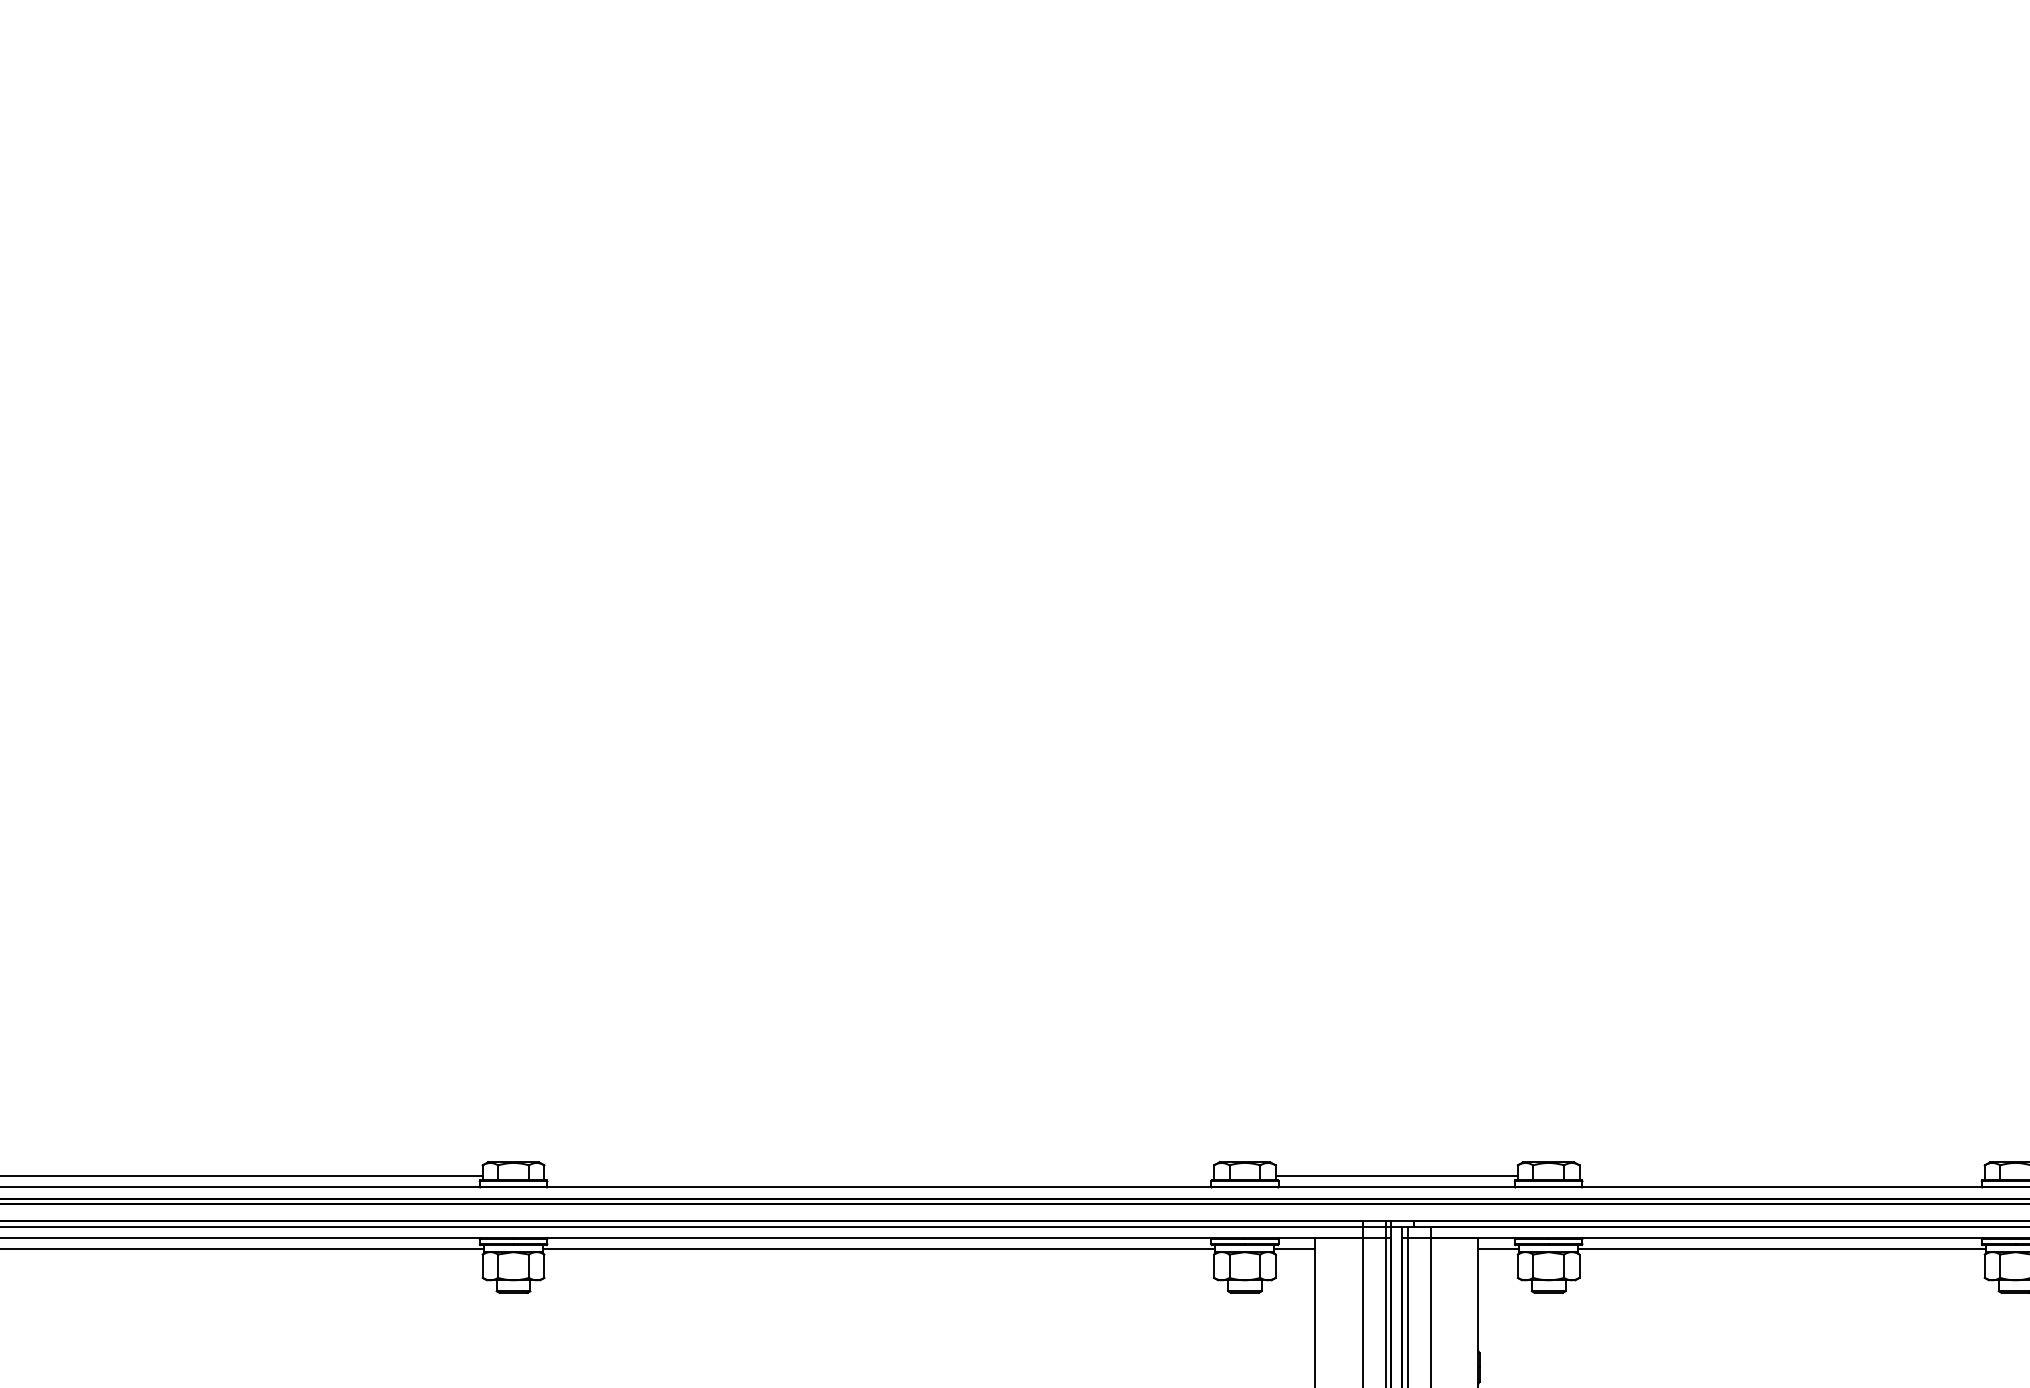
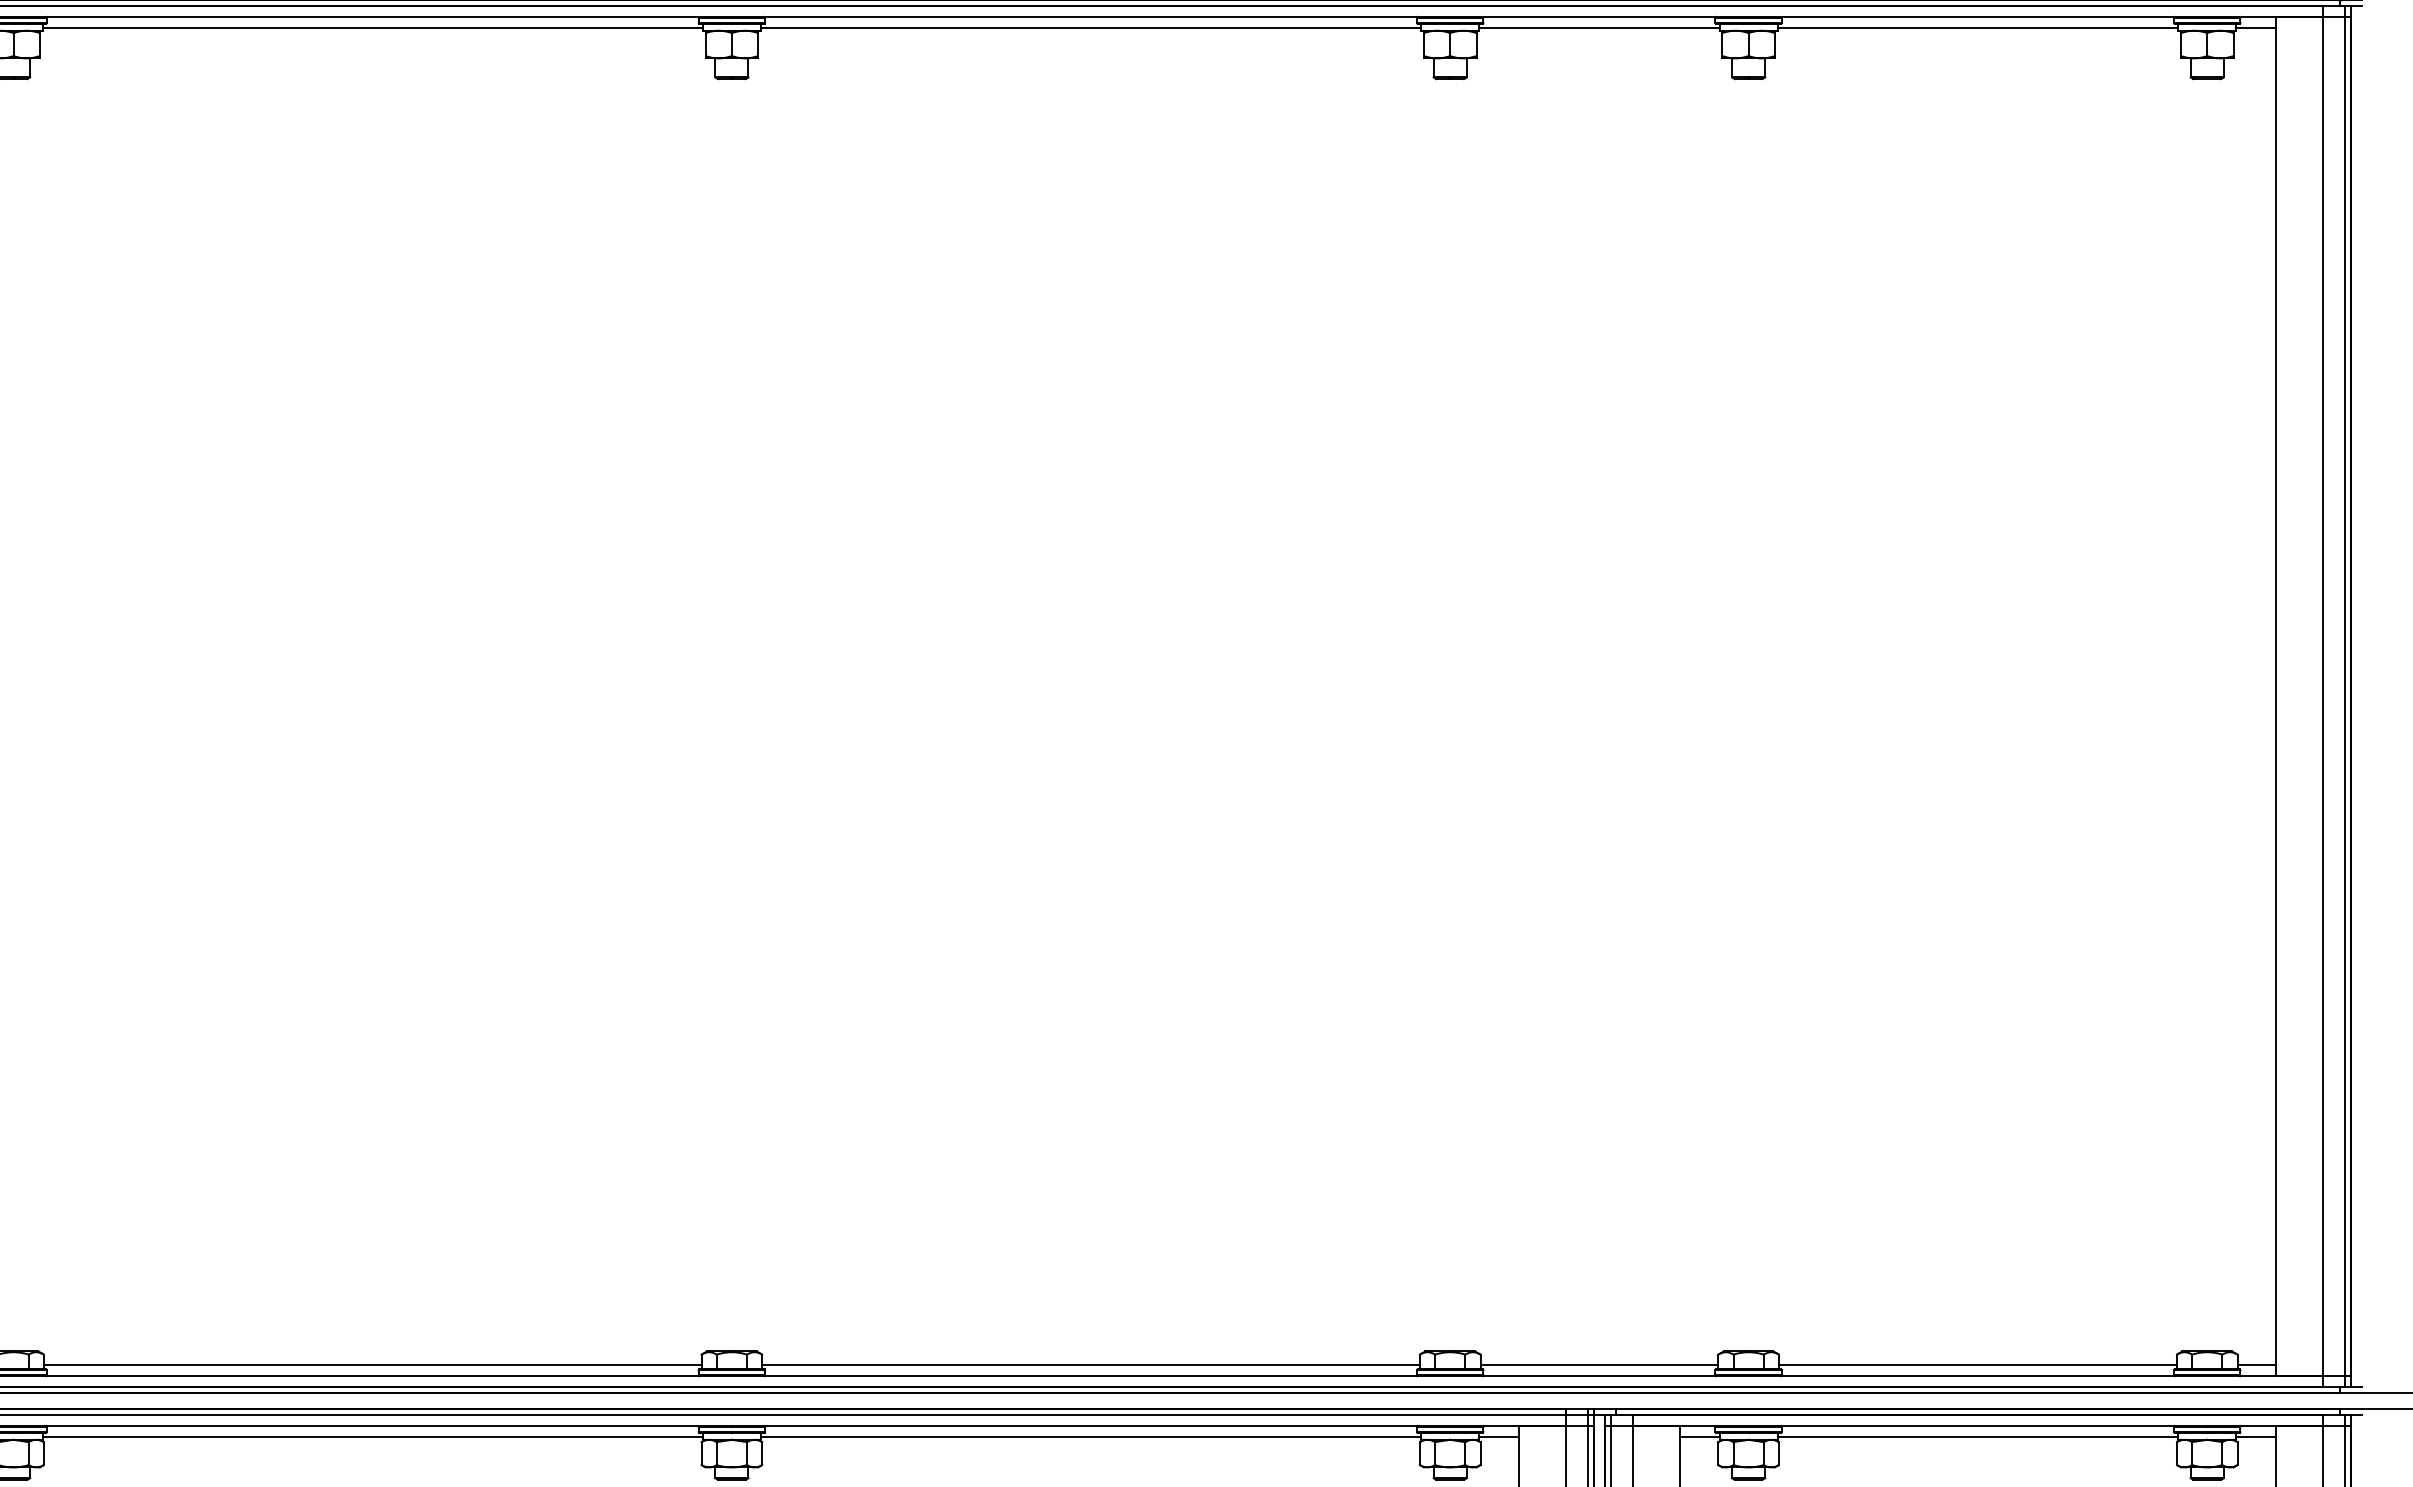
line: (878, 1176) -> (1090, 1365), added
line: (1781, 1176) -> (1977, 1365), added

